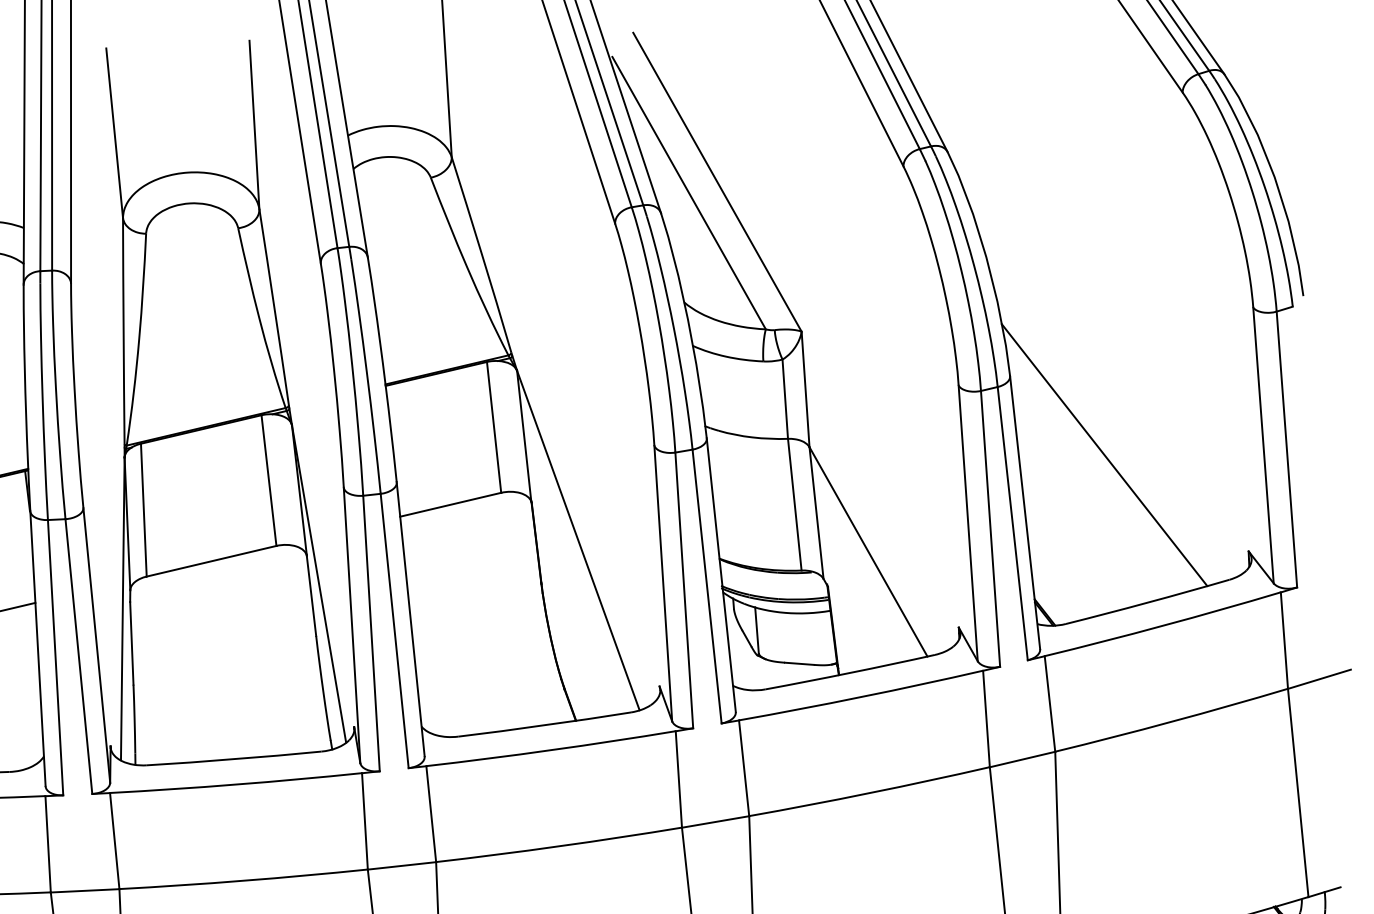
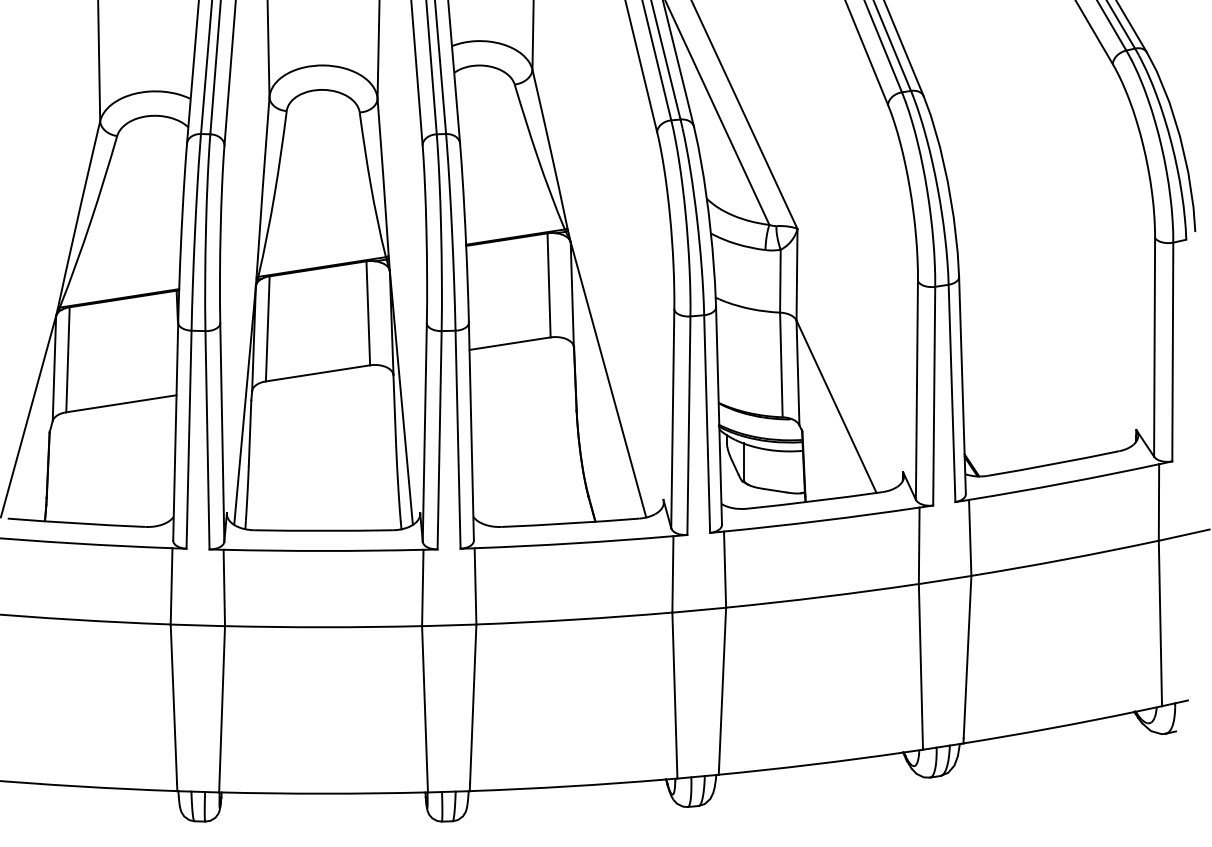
line: (1104, 454) -> (1028, 344), removed

